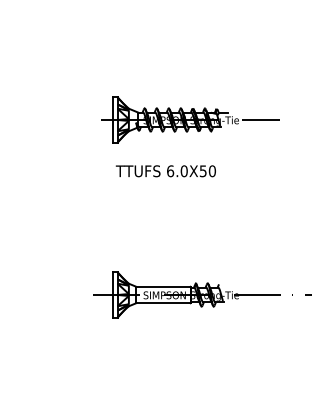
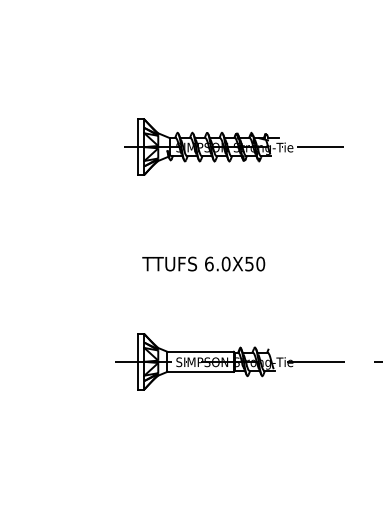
text: (165, 170) -> (203, 263), moved

